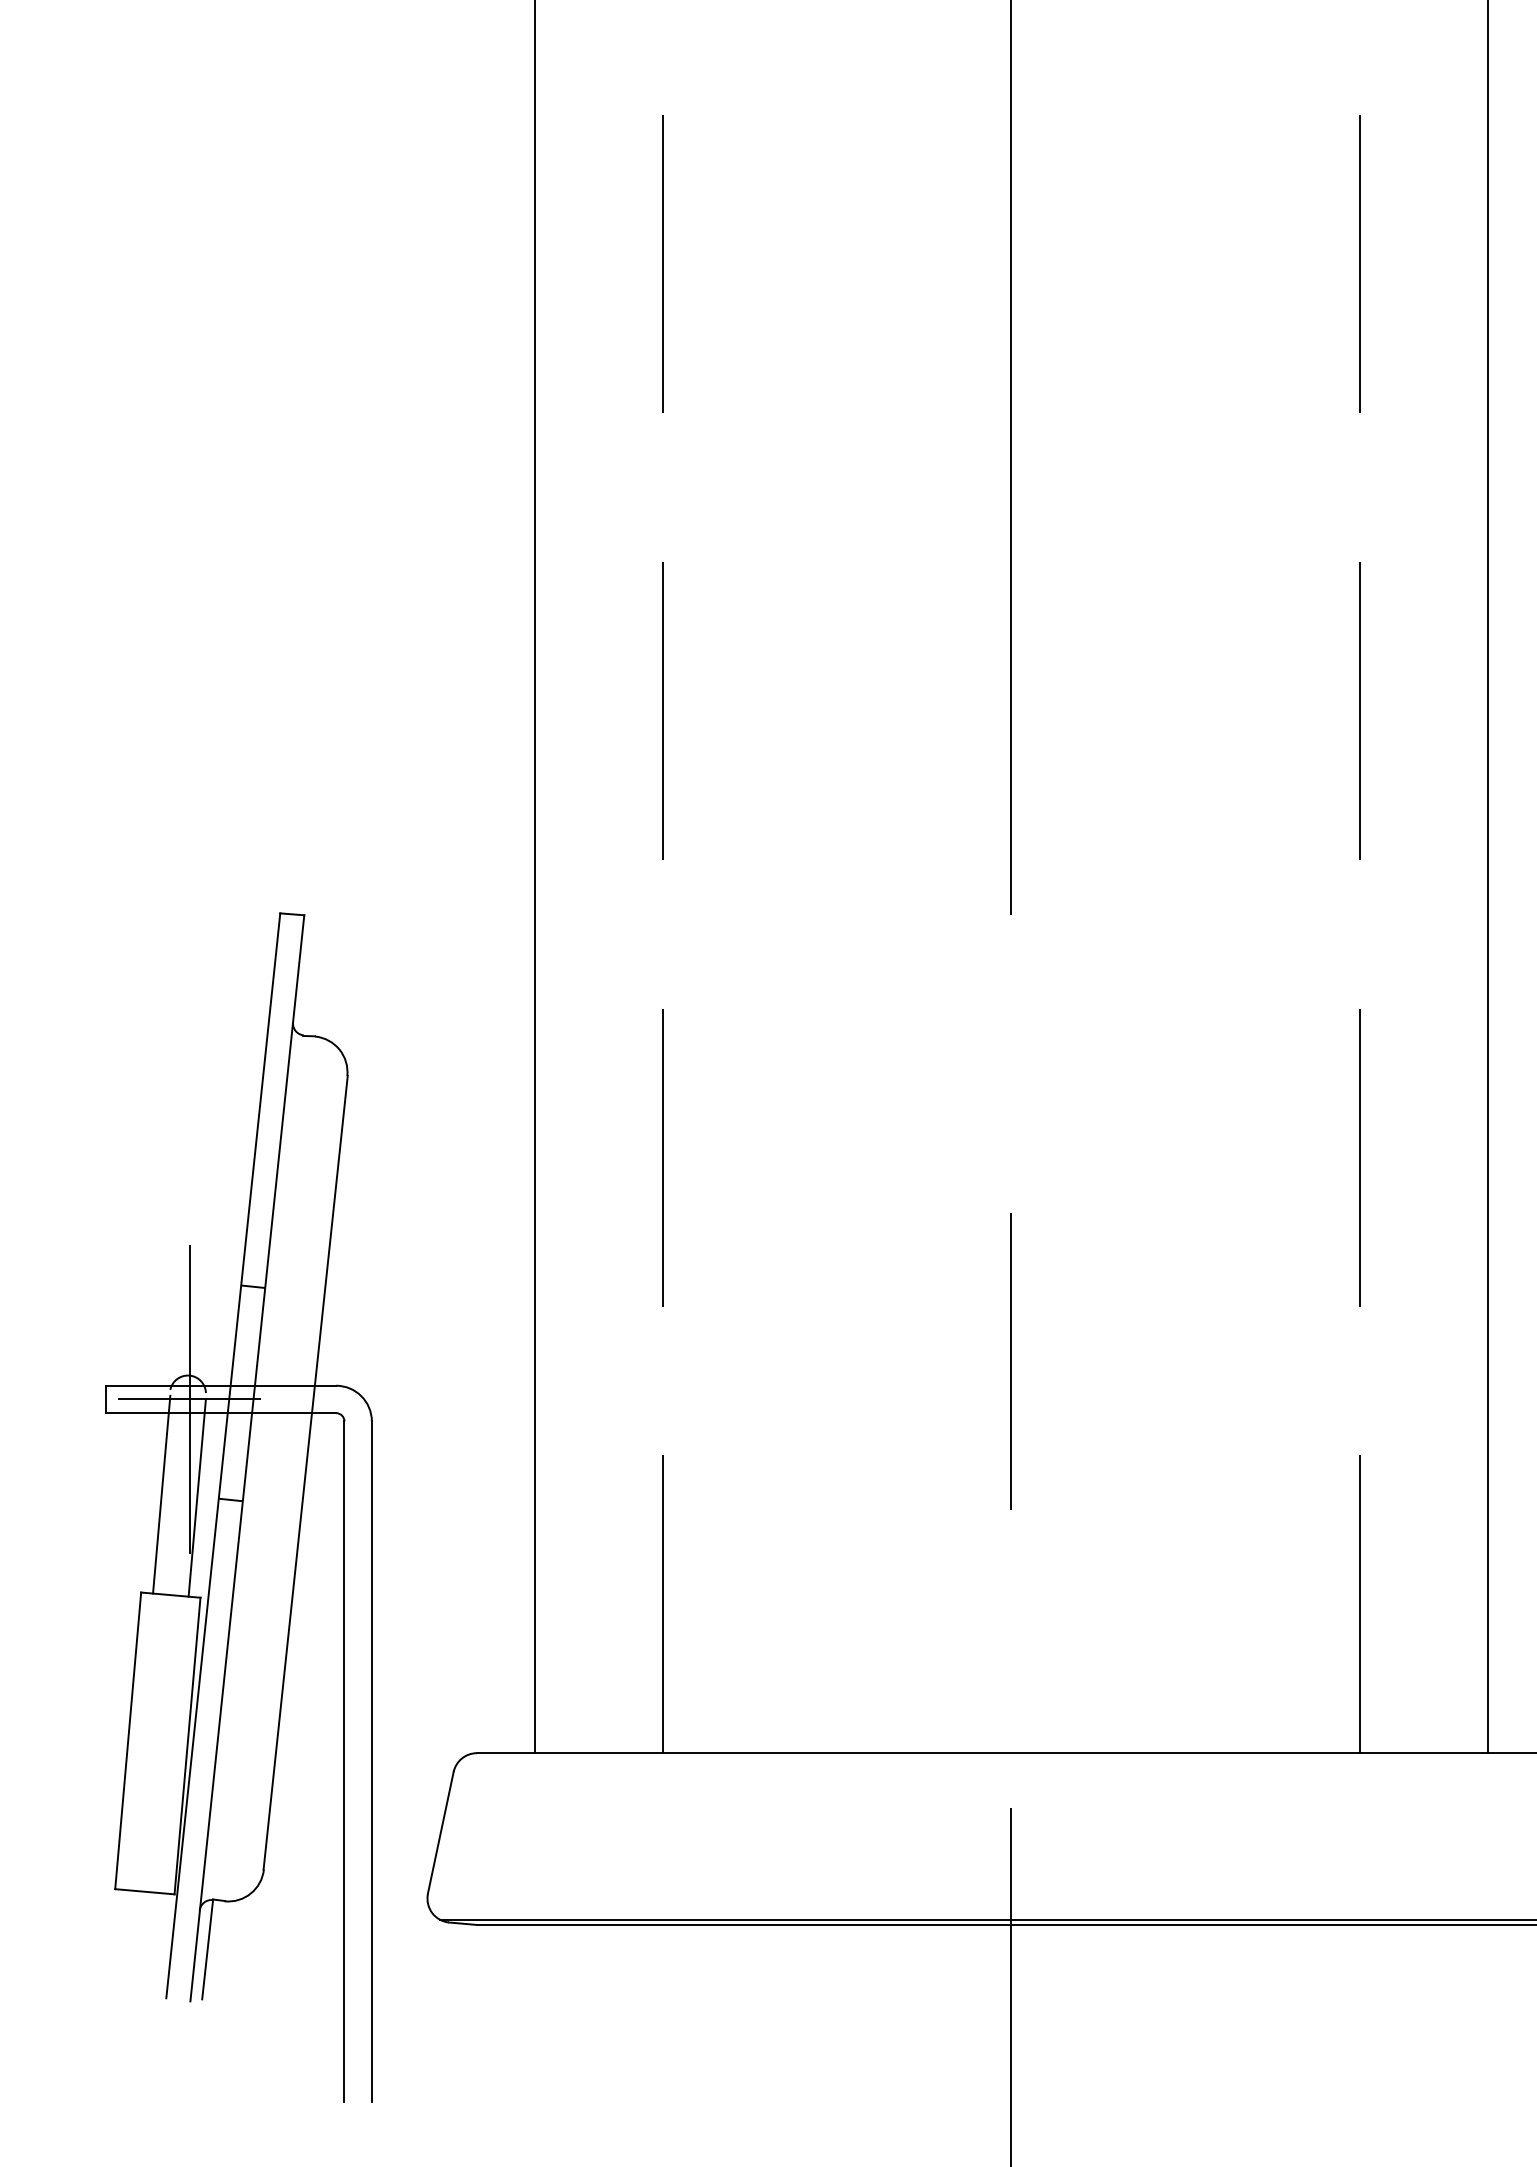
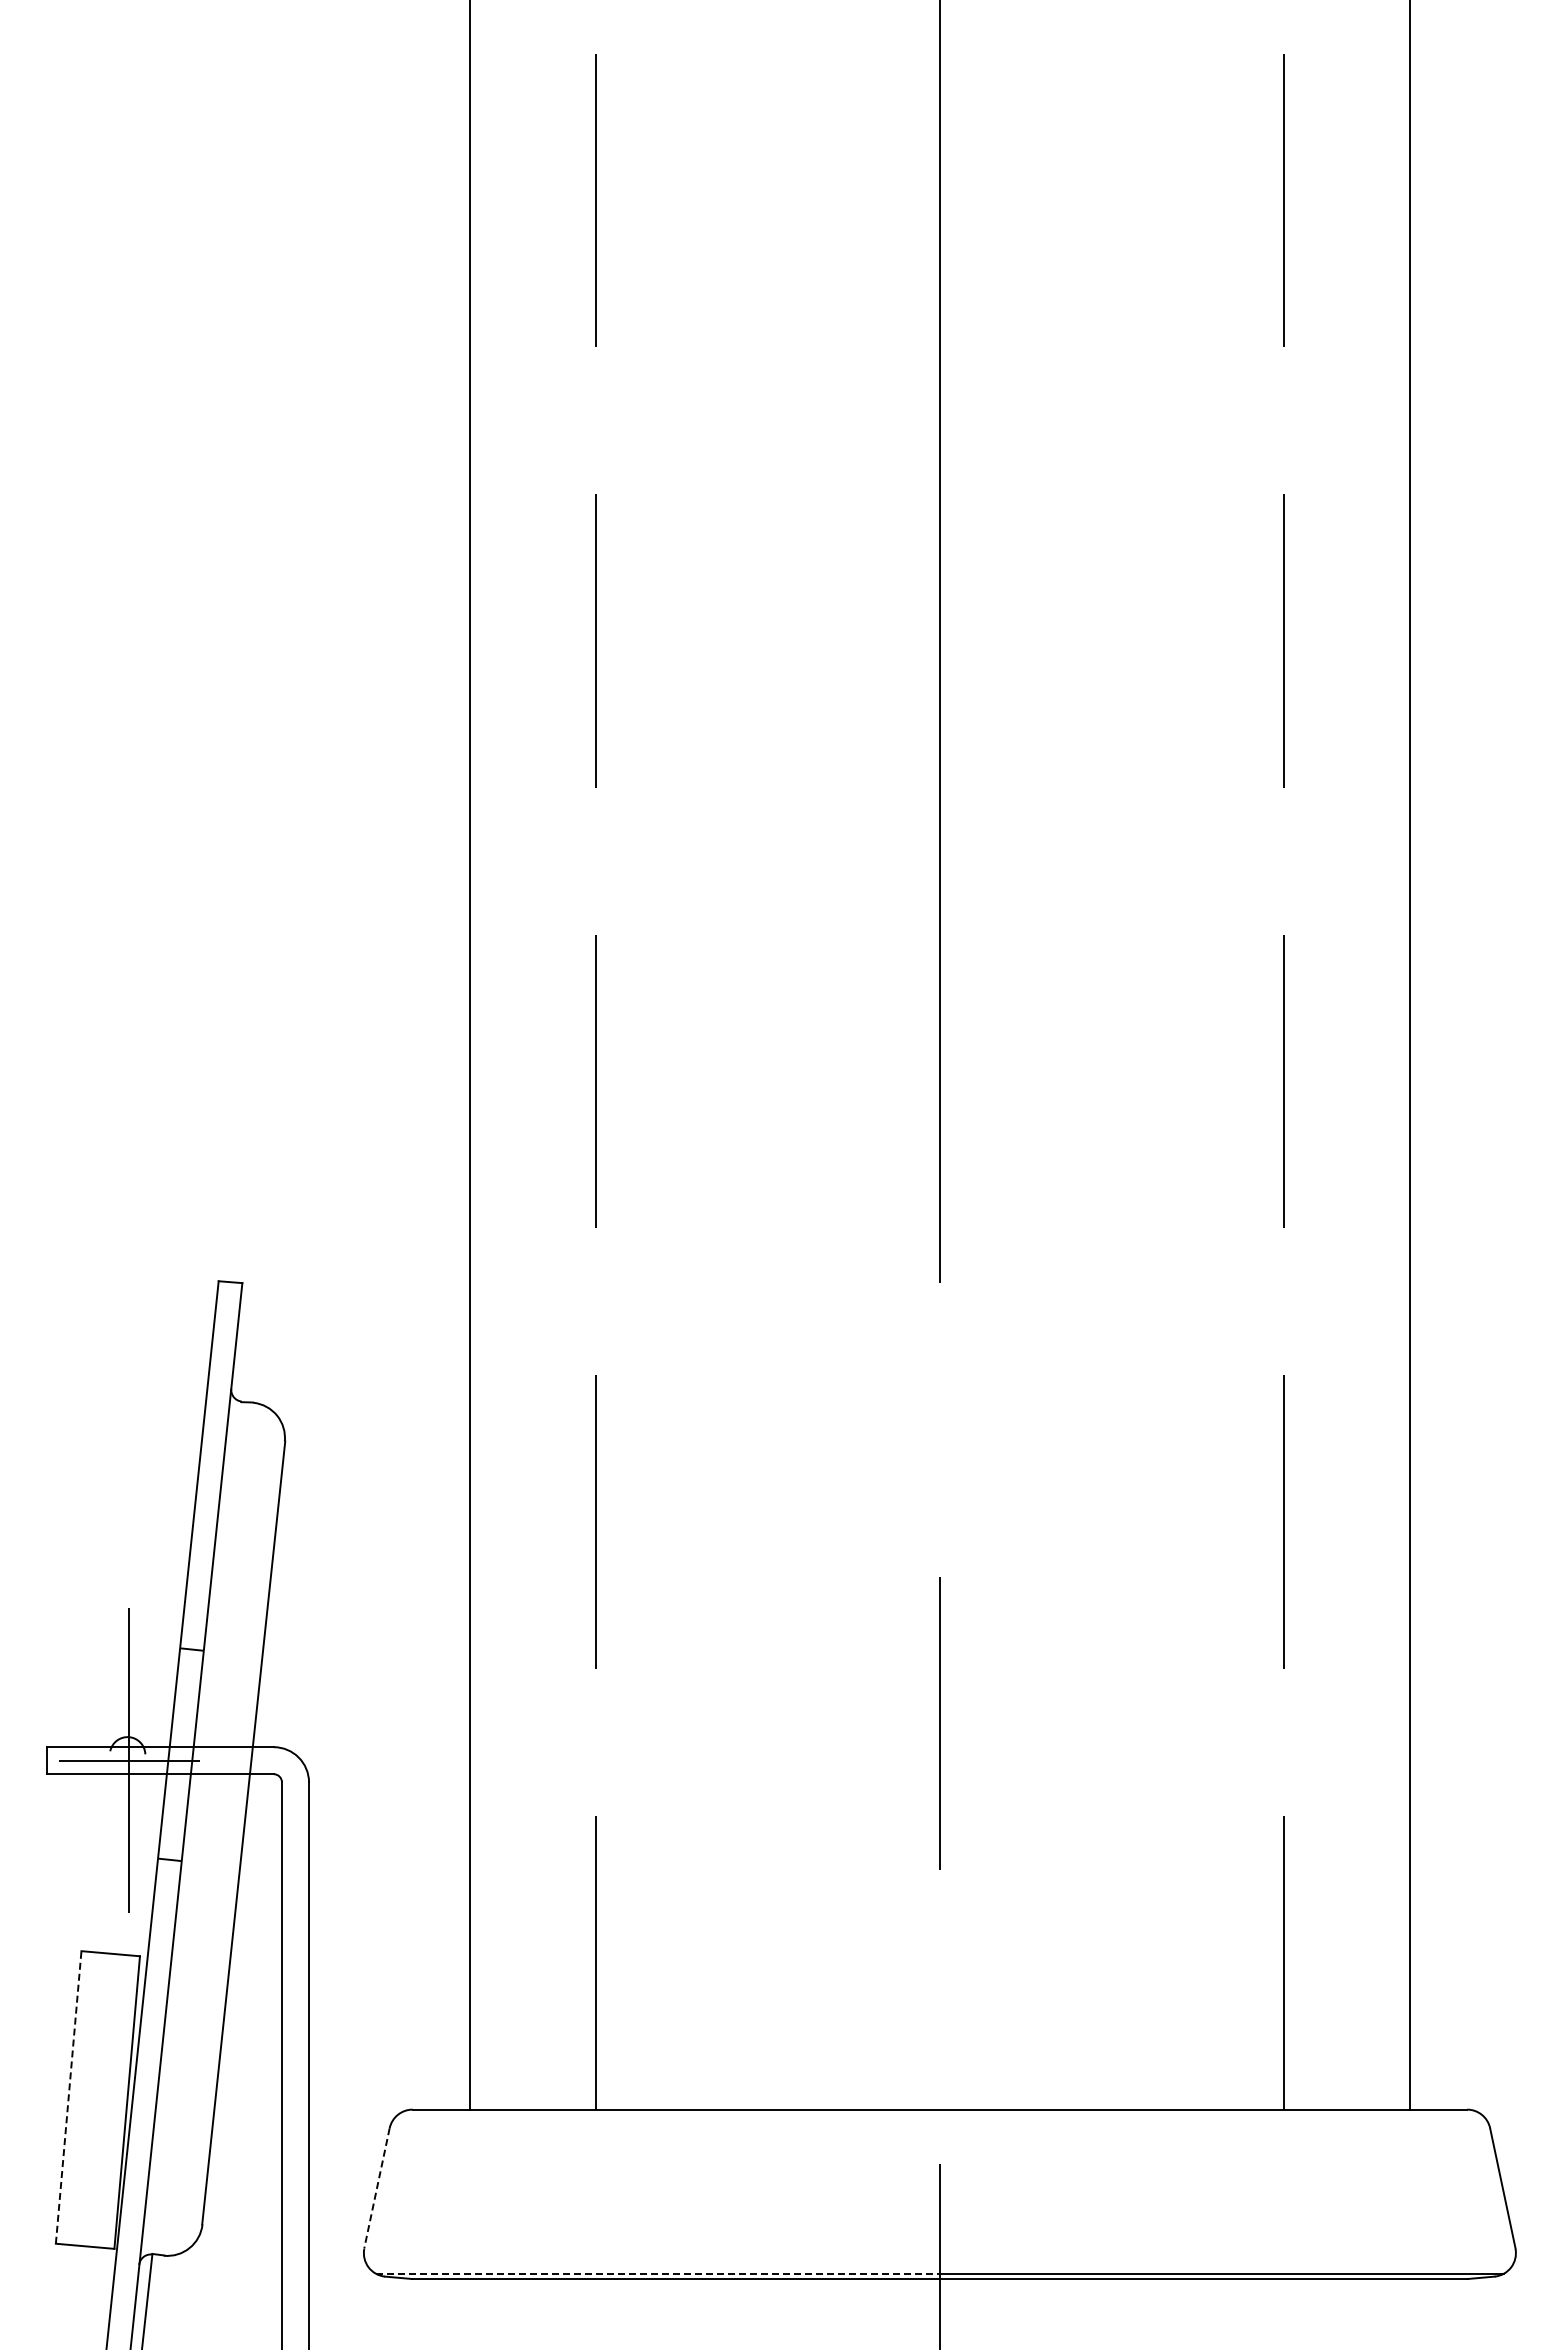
line: (161, 1494) -> (101, 1854), removed
line: (196, 1497) -> (136, 1857), removed
line: (128, 1740) -> (68, 2097), solid -> dashed
line: (440, 1833) -> (376, 2188), solid -> dashed
line: (725, 1920) -> (657, 2274), solid -> dashed

